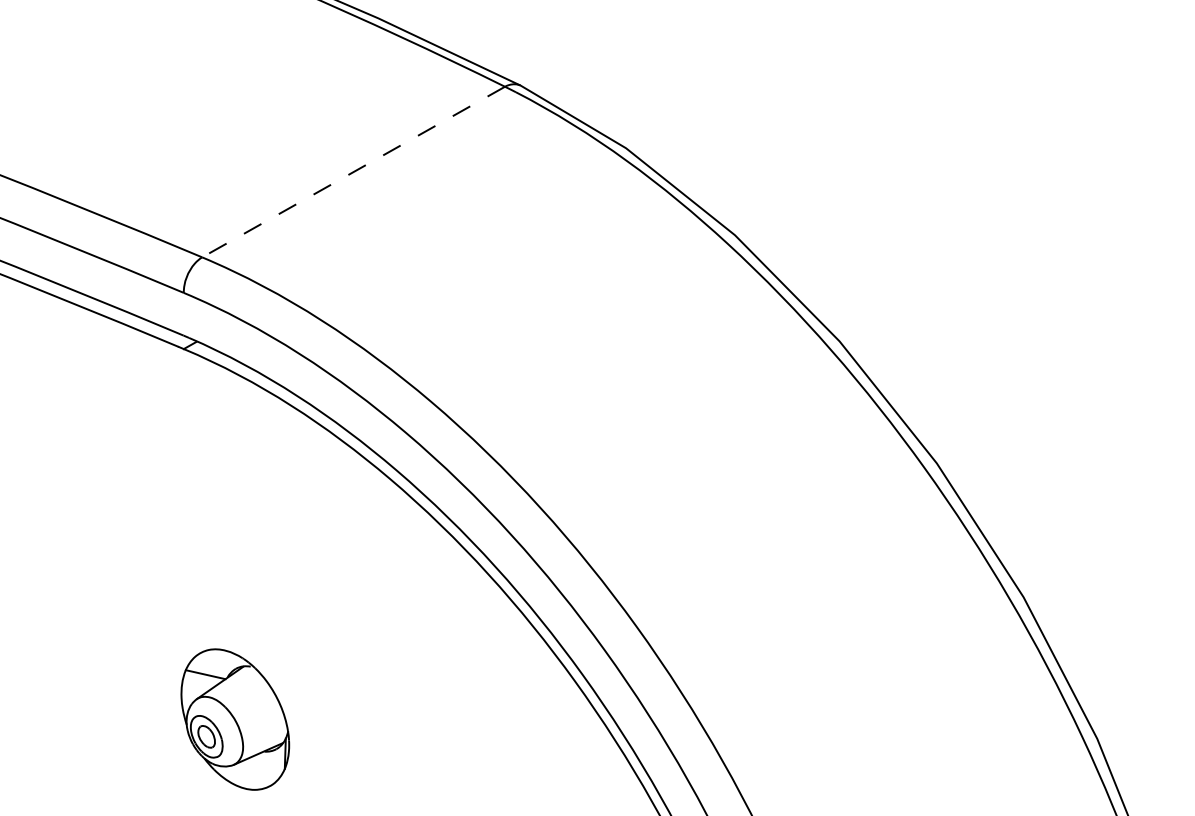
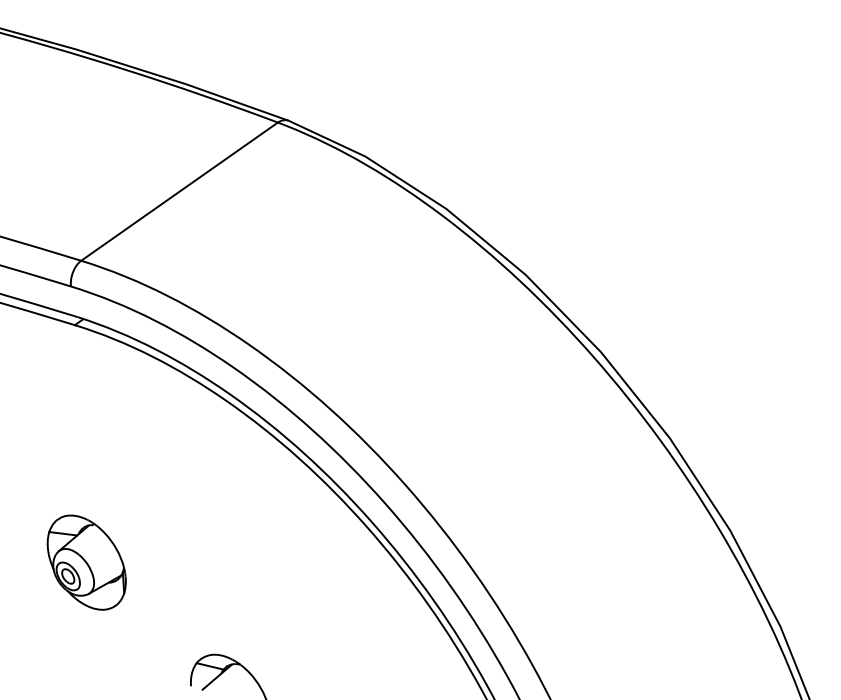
line: (353, 171) -> (179, 191), dashed -> solid
part: (234, 719) -> (86, 562), moved

